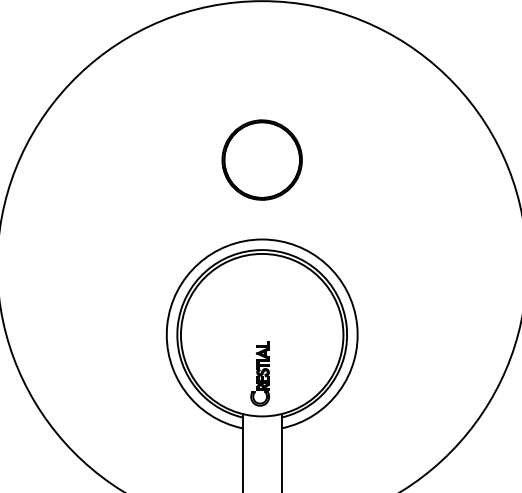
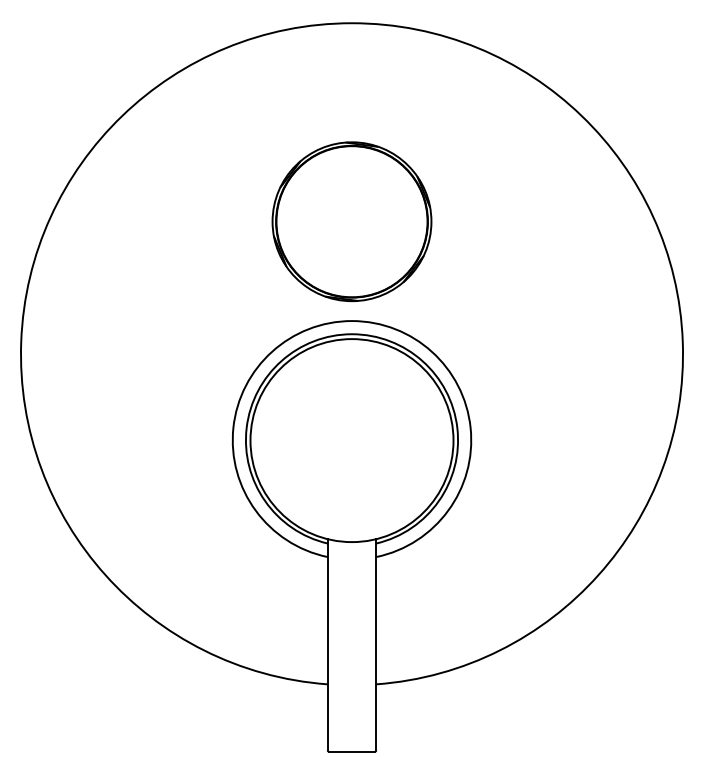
part: (261, 159) -> (351, 221), size x1.6
part: (260, 373) -> (349, 488), removed

